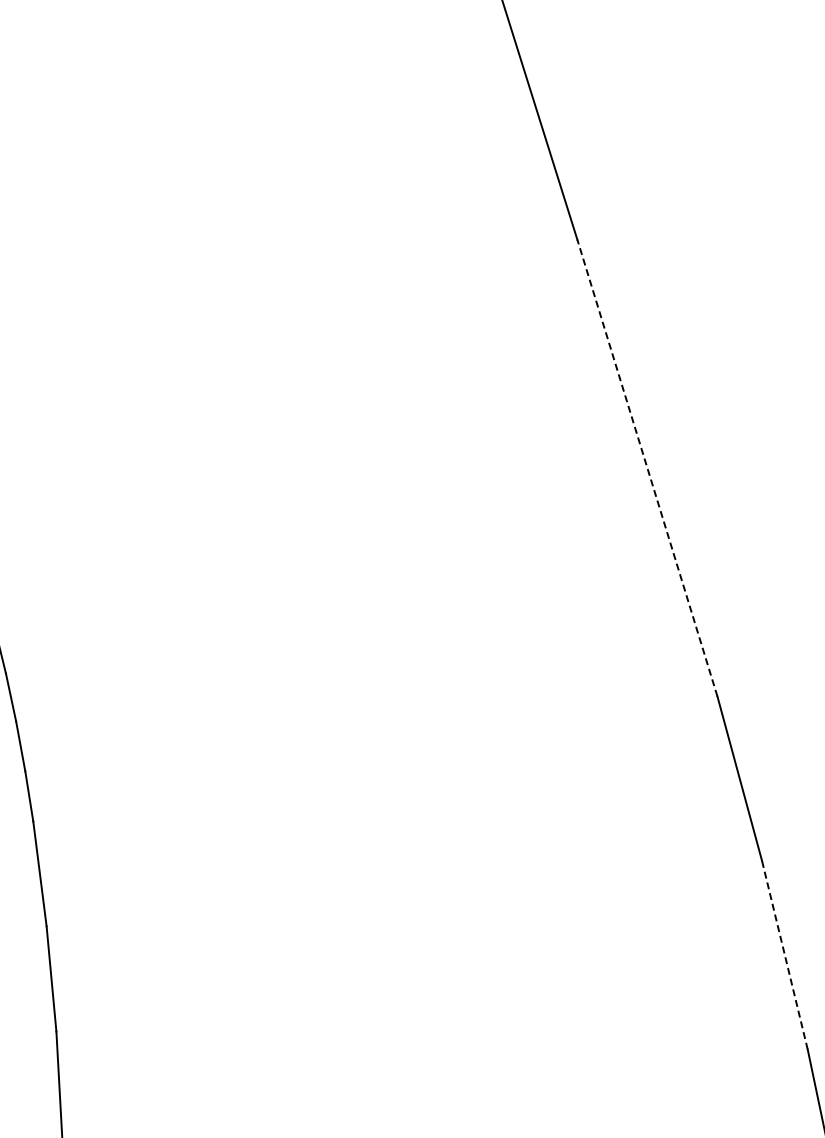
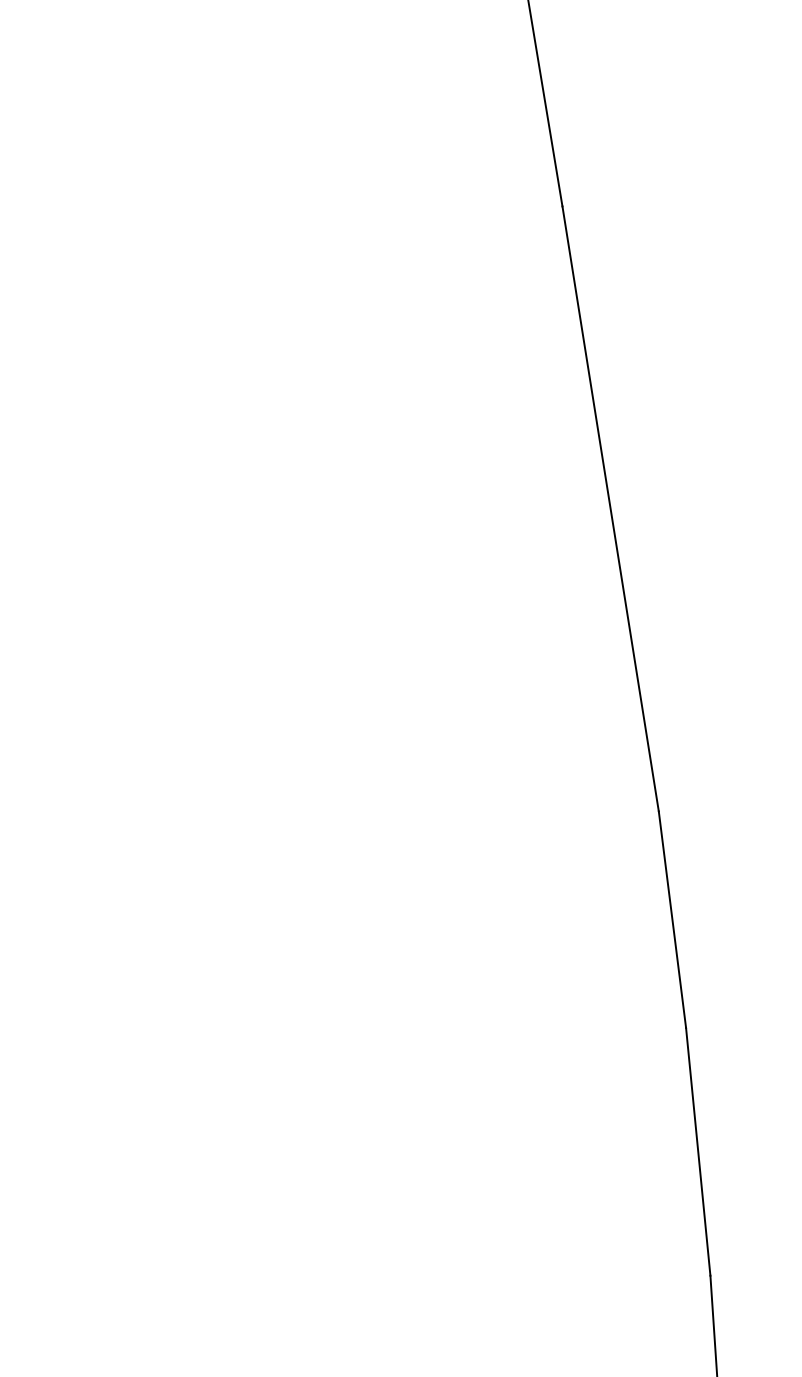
line: (647, 468) -> (610, 509), dashed -> solid
line: (784, 954) -> (697, 1150), dashed -> solid

